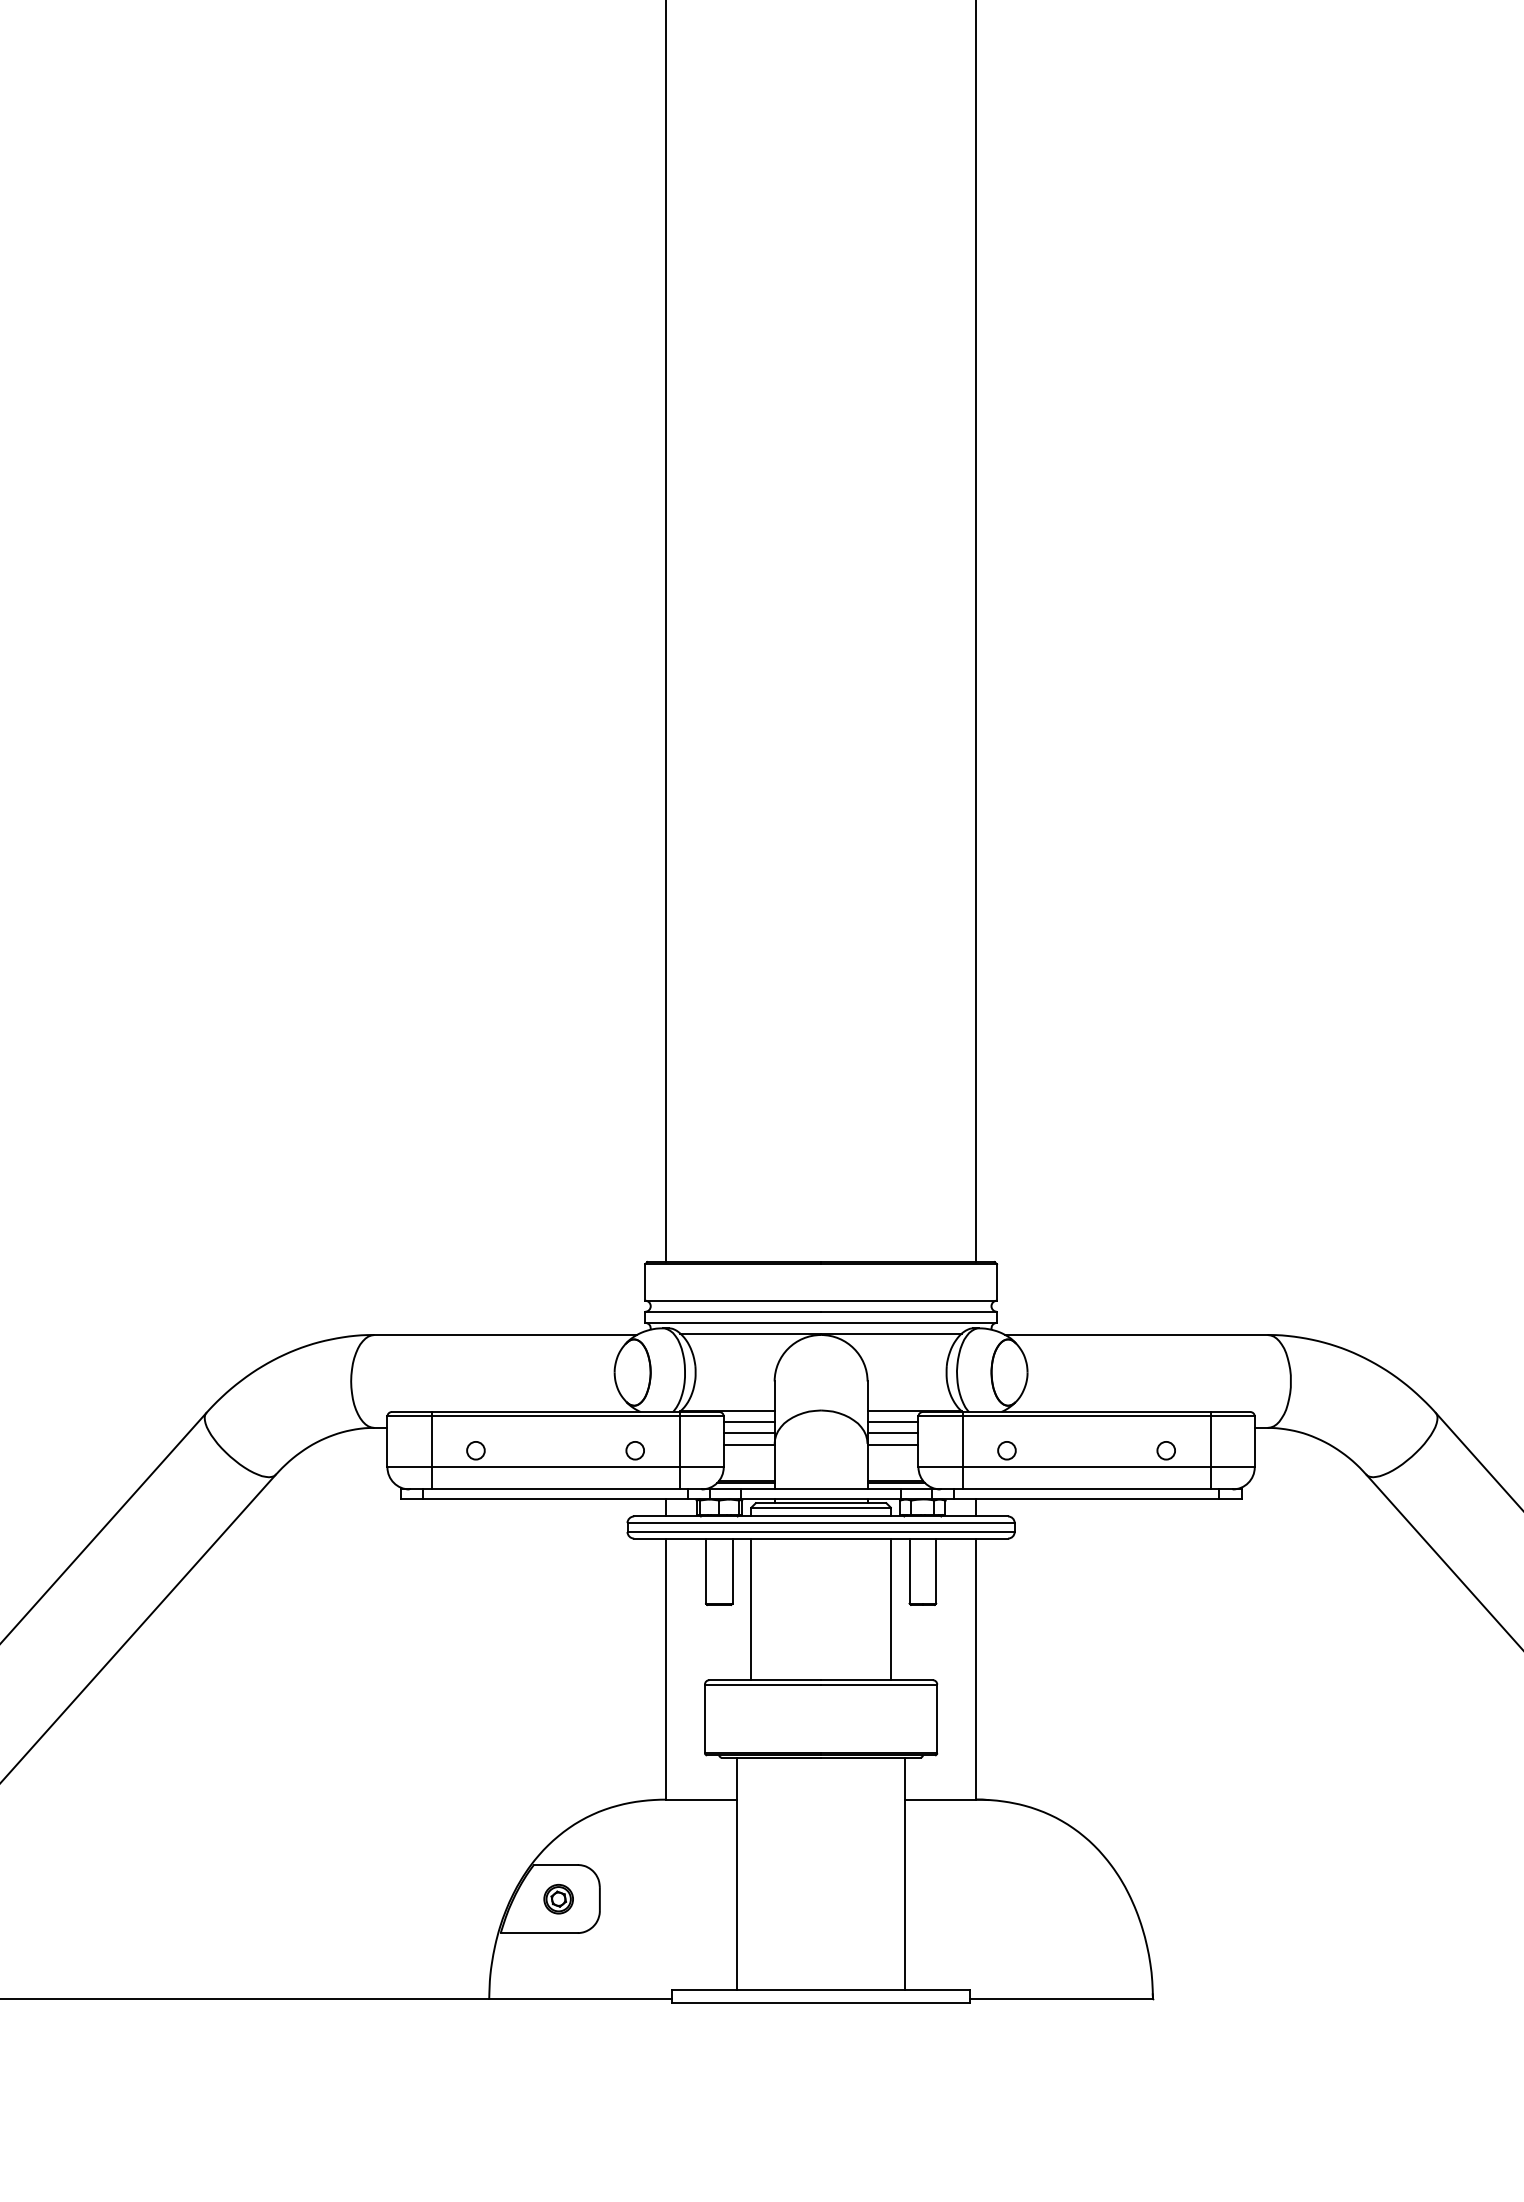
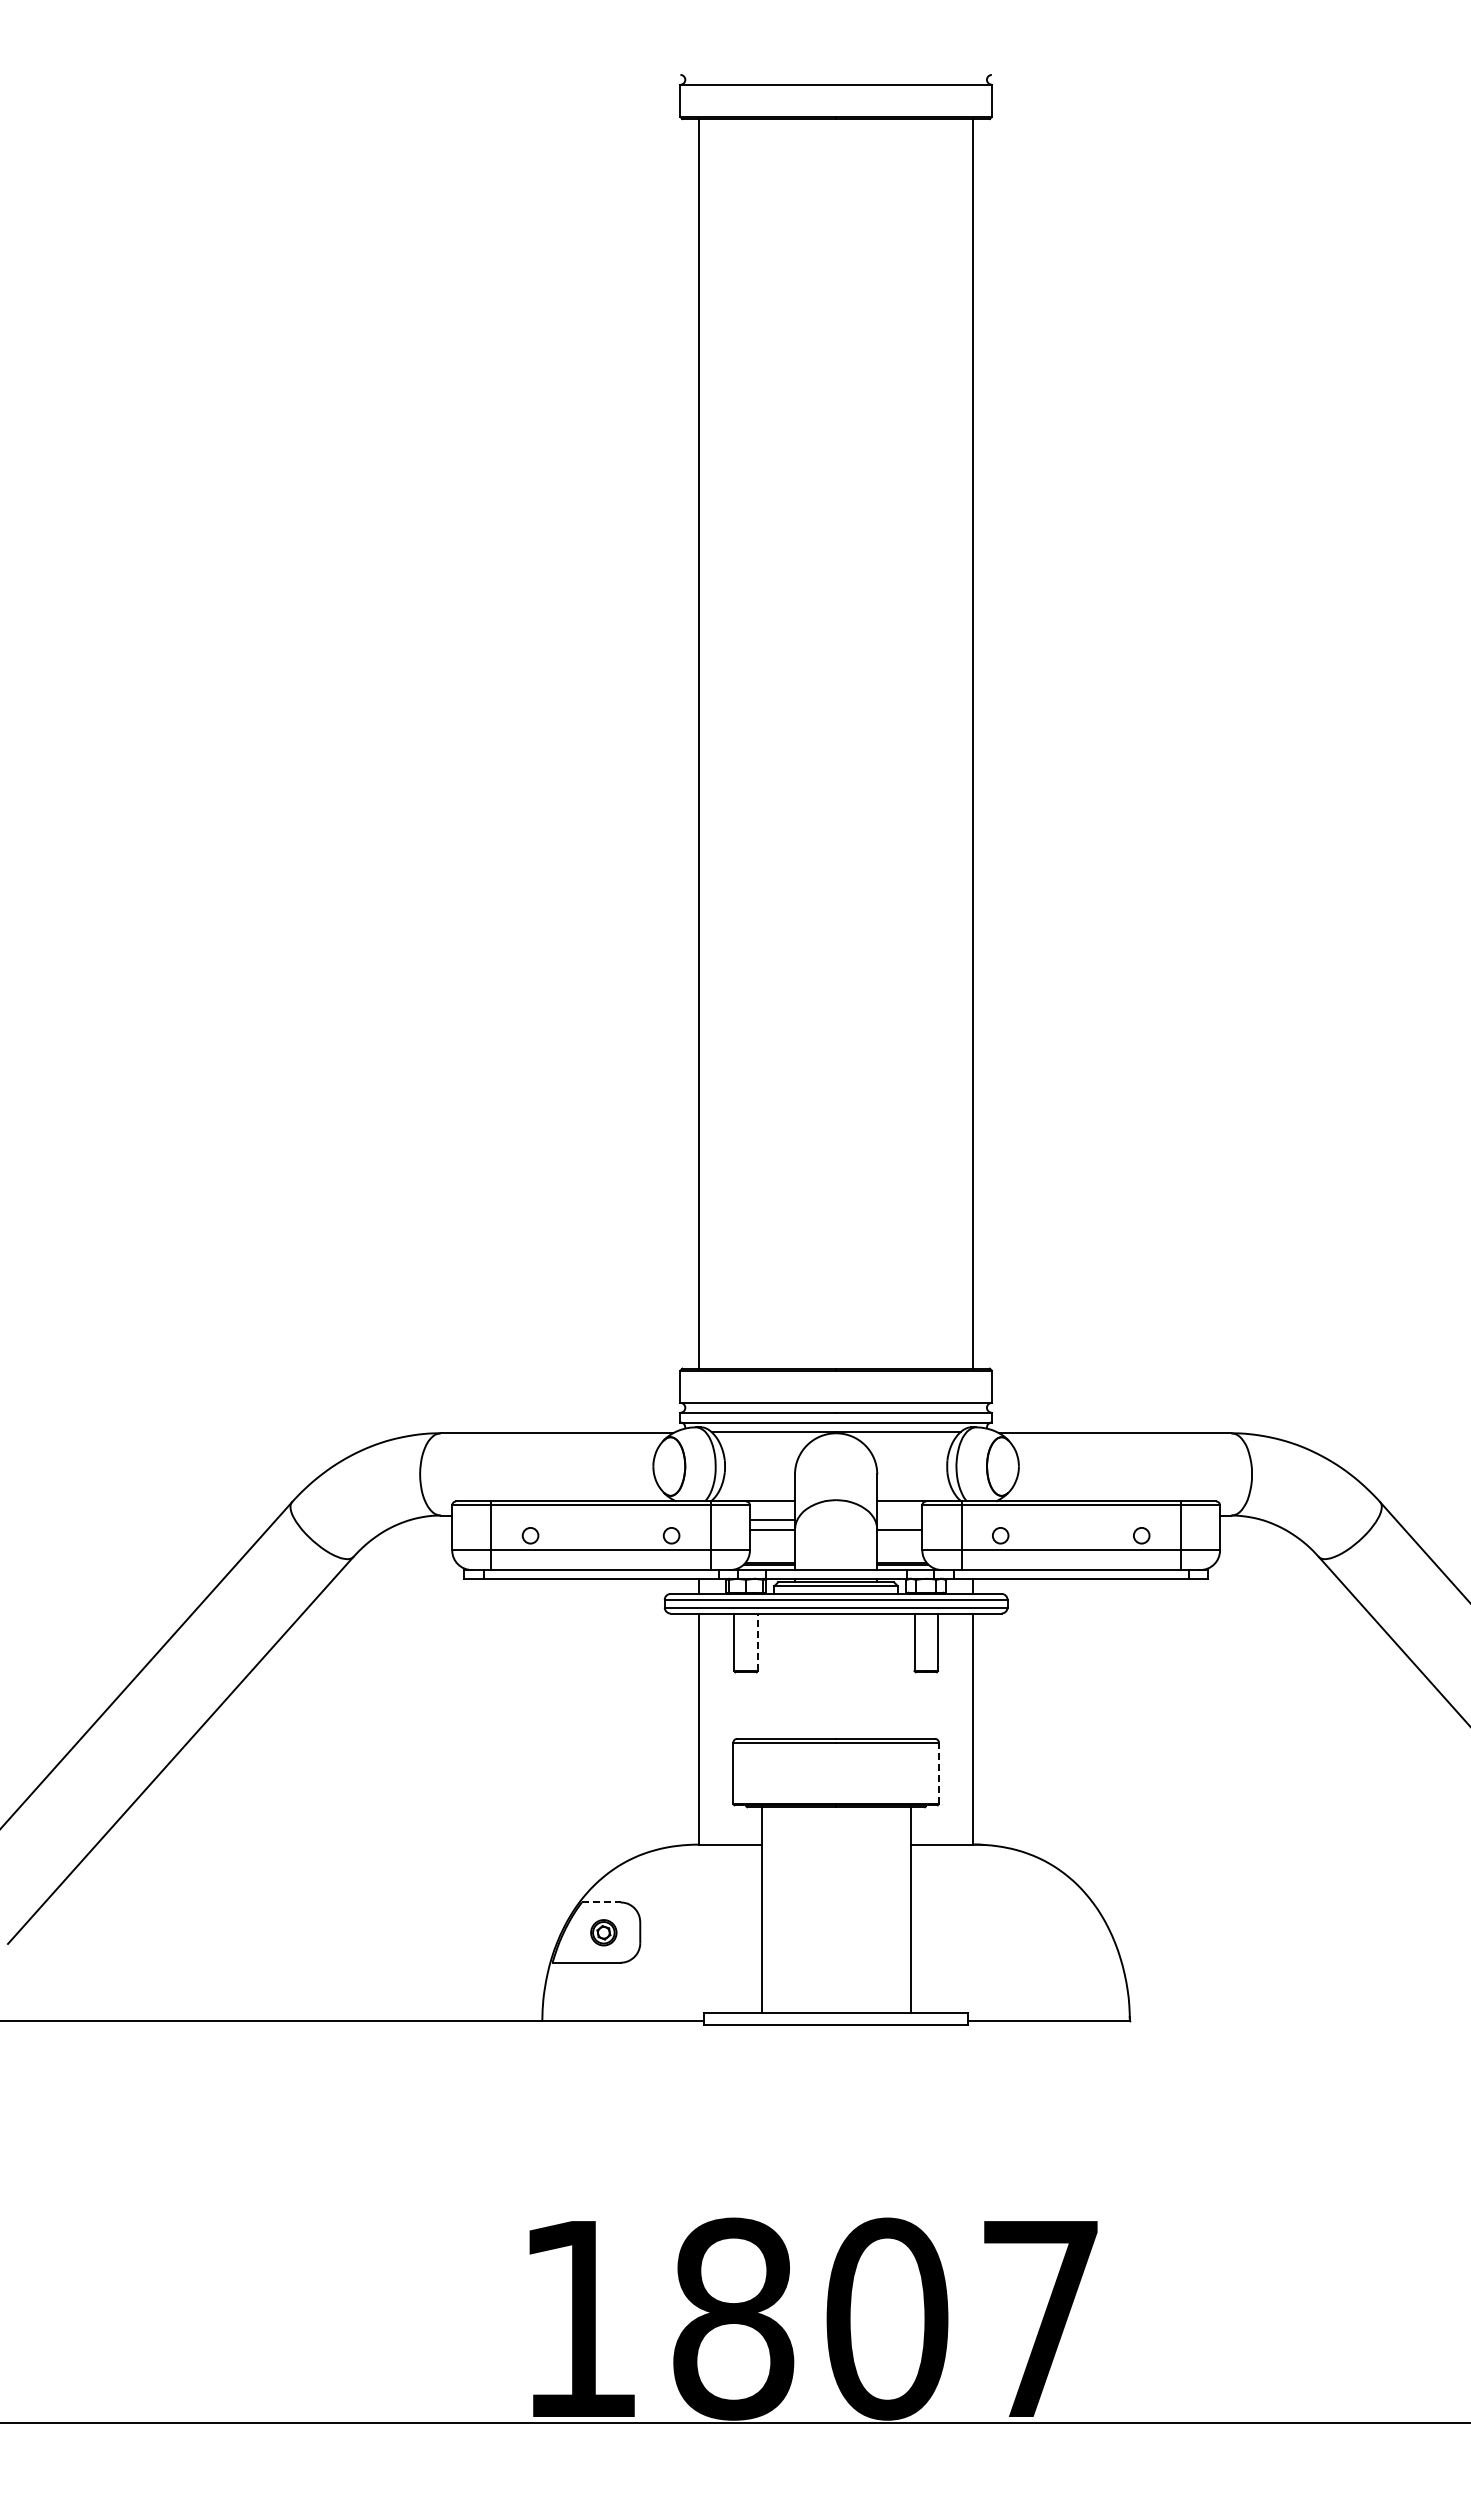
line: (749, 1422) -> (772, 1510), removed
line: (892, 1422) -> (899, 1510), removed
line: (892, 1433) -> (899, 1520), removed
line: (732, 1571) -> (757, 1642), solid -> dashed
line: (751, 1608) -> (774, 1675), removed
line: (890, 1608) -> (897, 1675), removed
line: (936, 1718) -> (938, 1772), solid -> dashed
line: (556, 1865) -> (601, 1902), solid -> dashed

